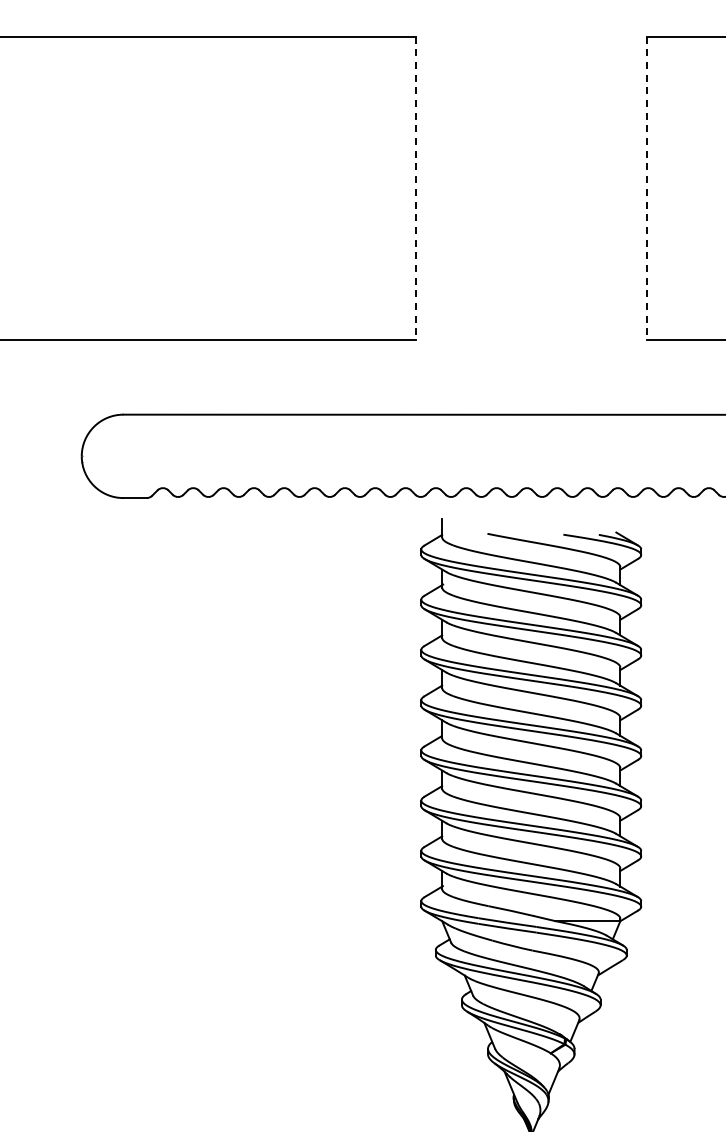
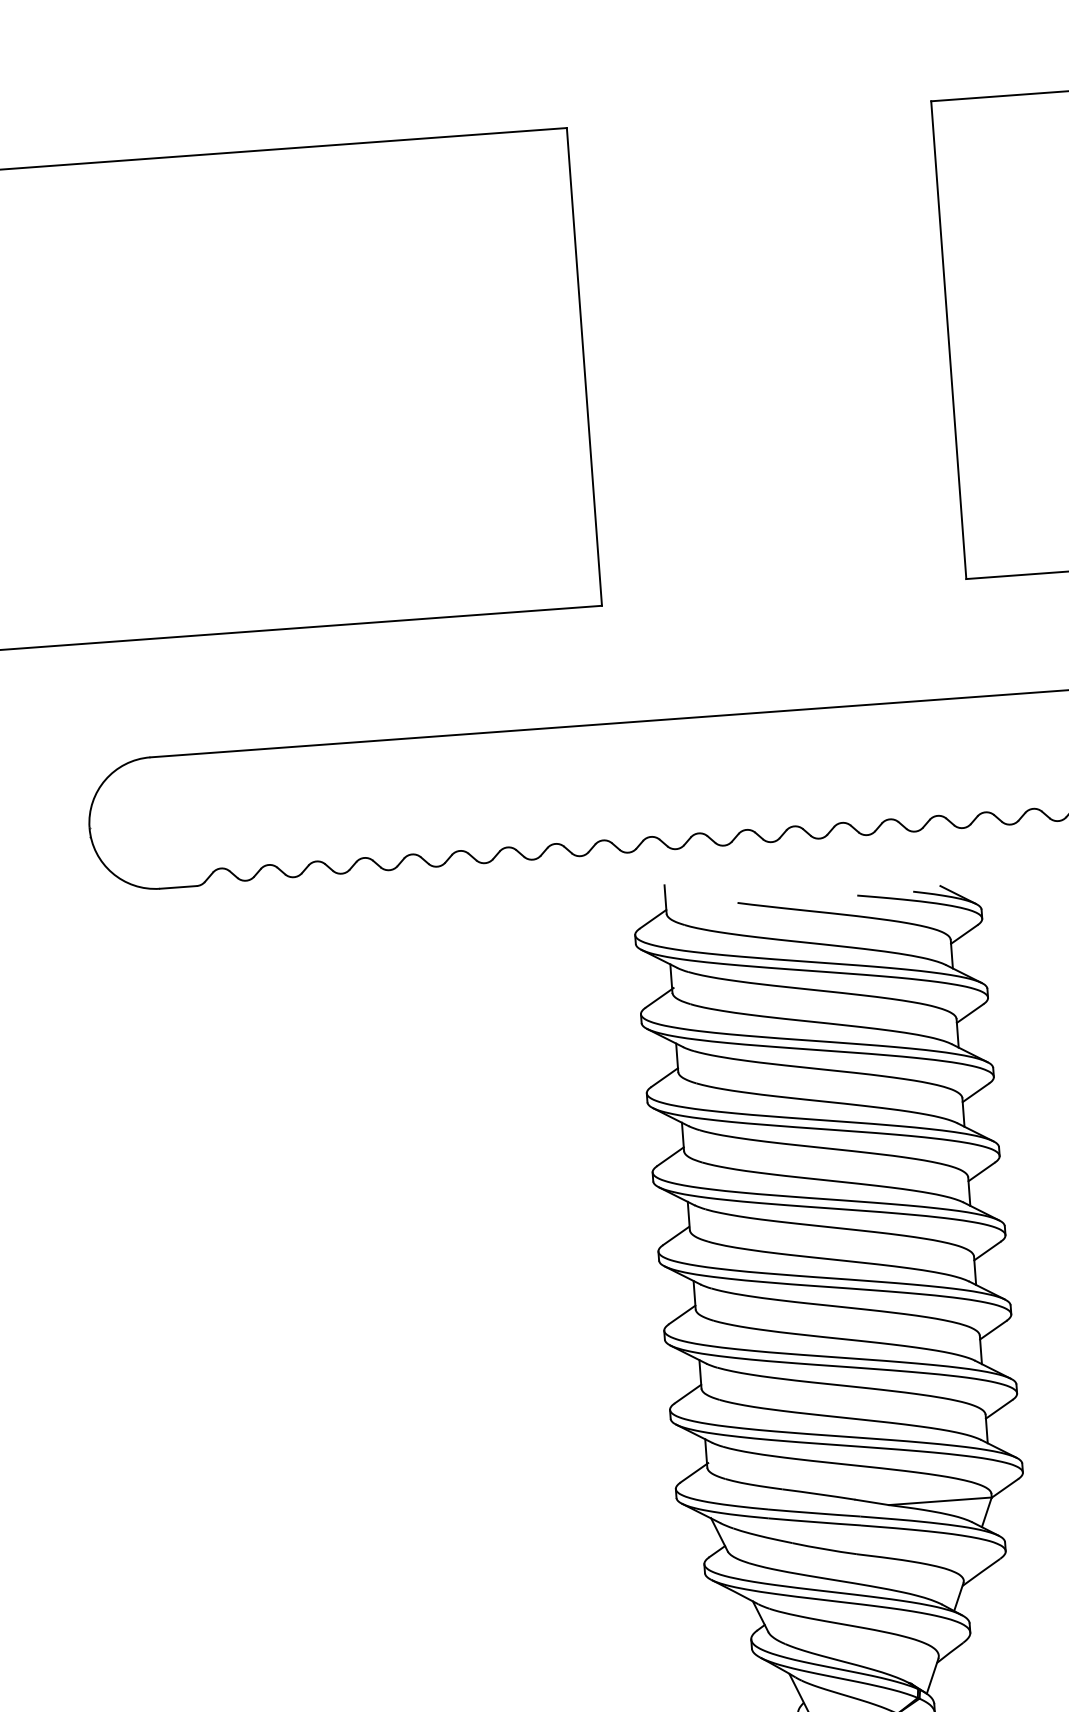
line: (415, 188) -> (584, 367), dashed -> solid
line: (646, 188) -> (948, 340), dashed -> solid

